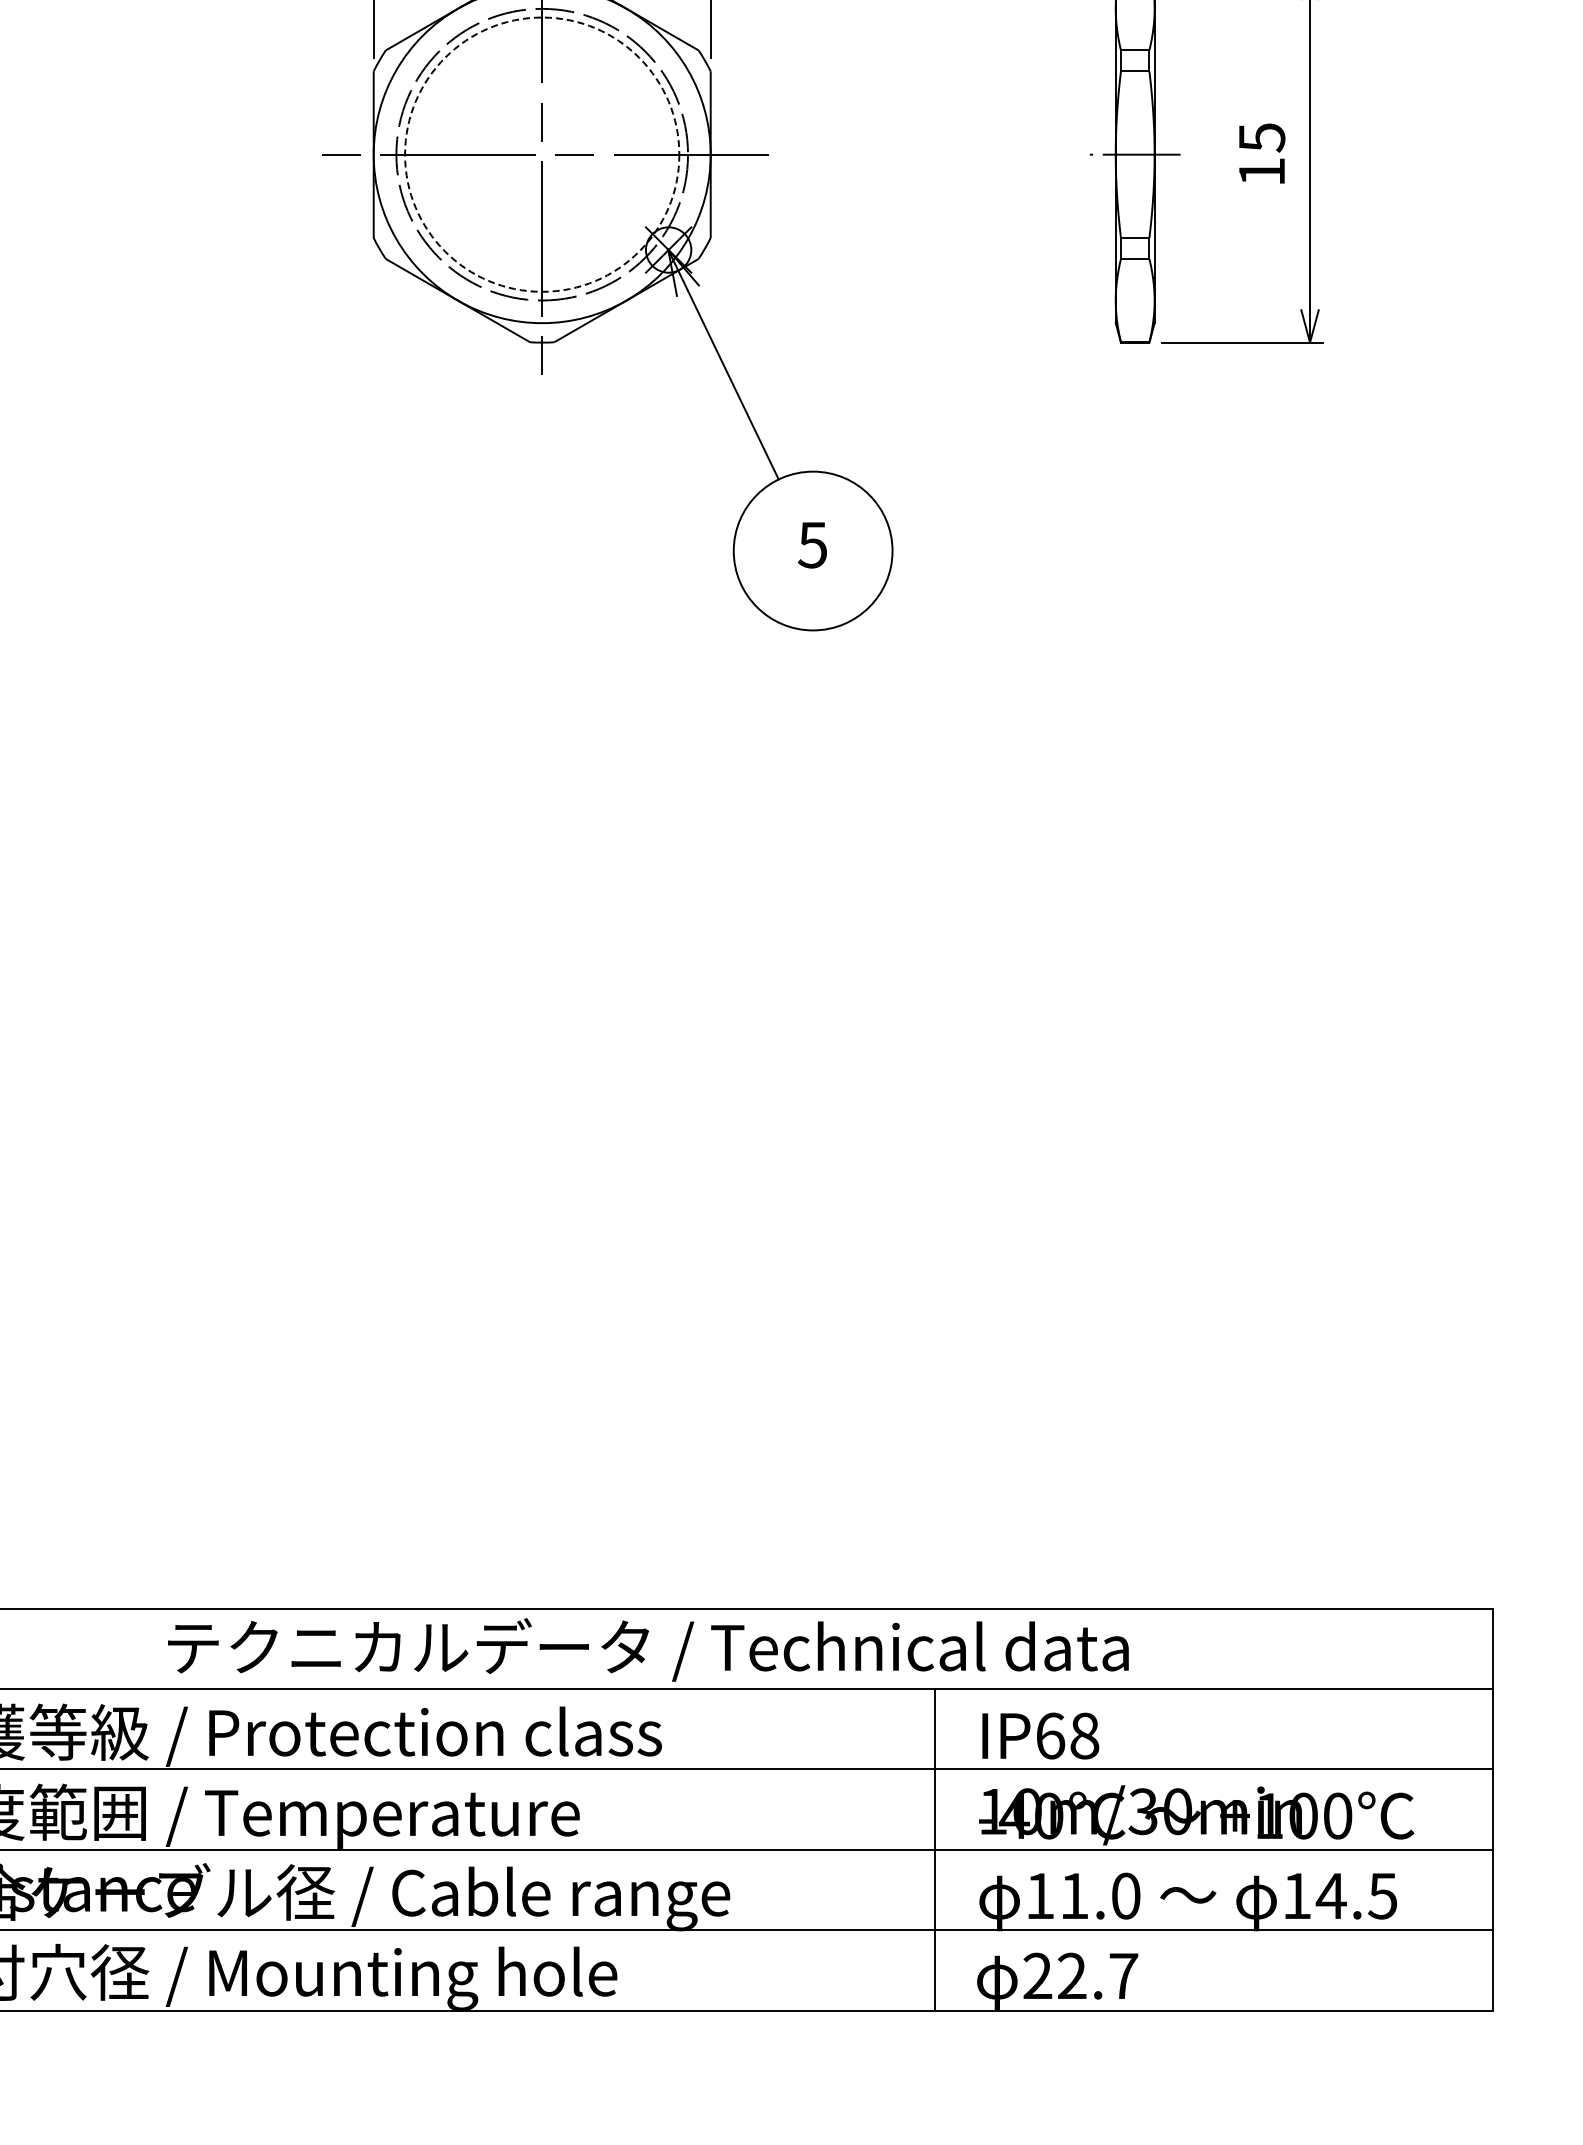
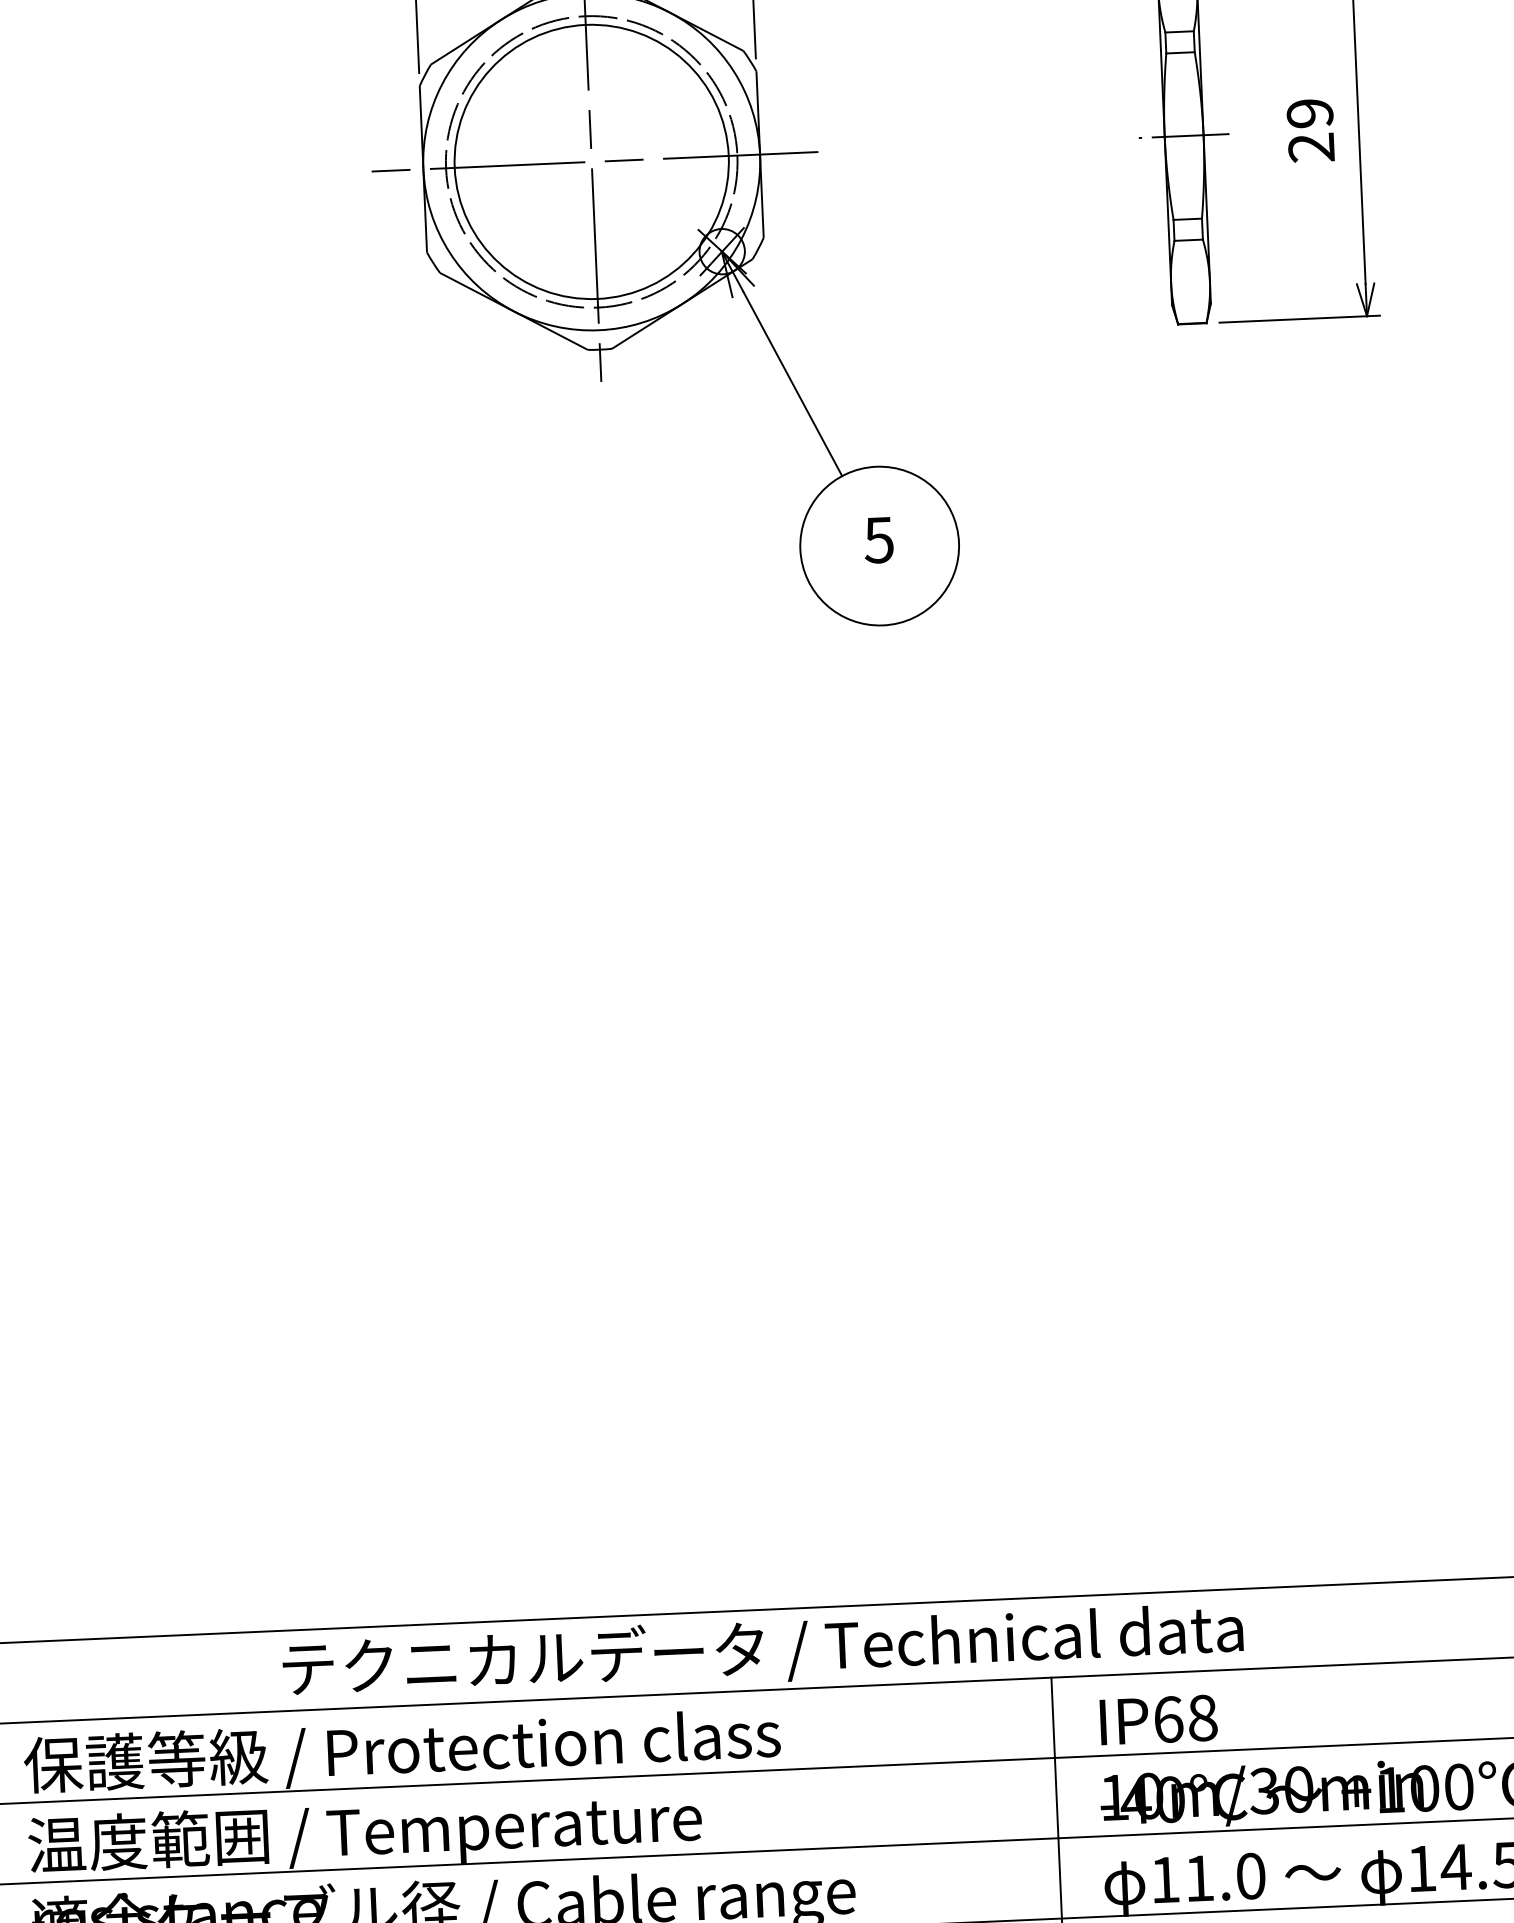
circle: (542, 154) -> (592, 161), dashed -> solid
text: (1261, 154) -> (1310, 130), 15 -> 29

